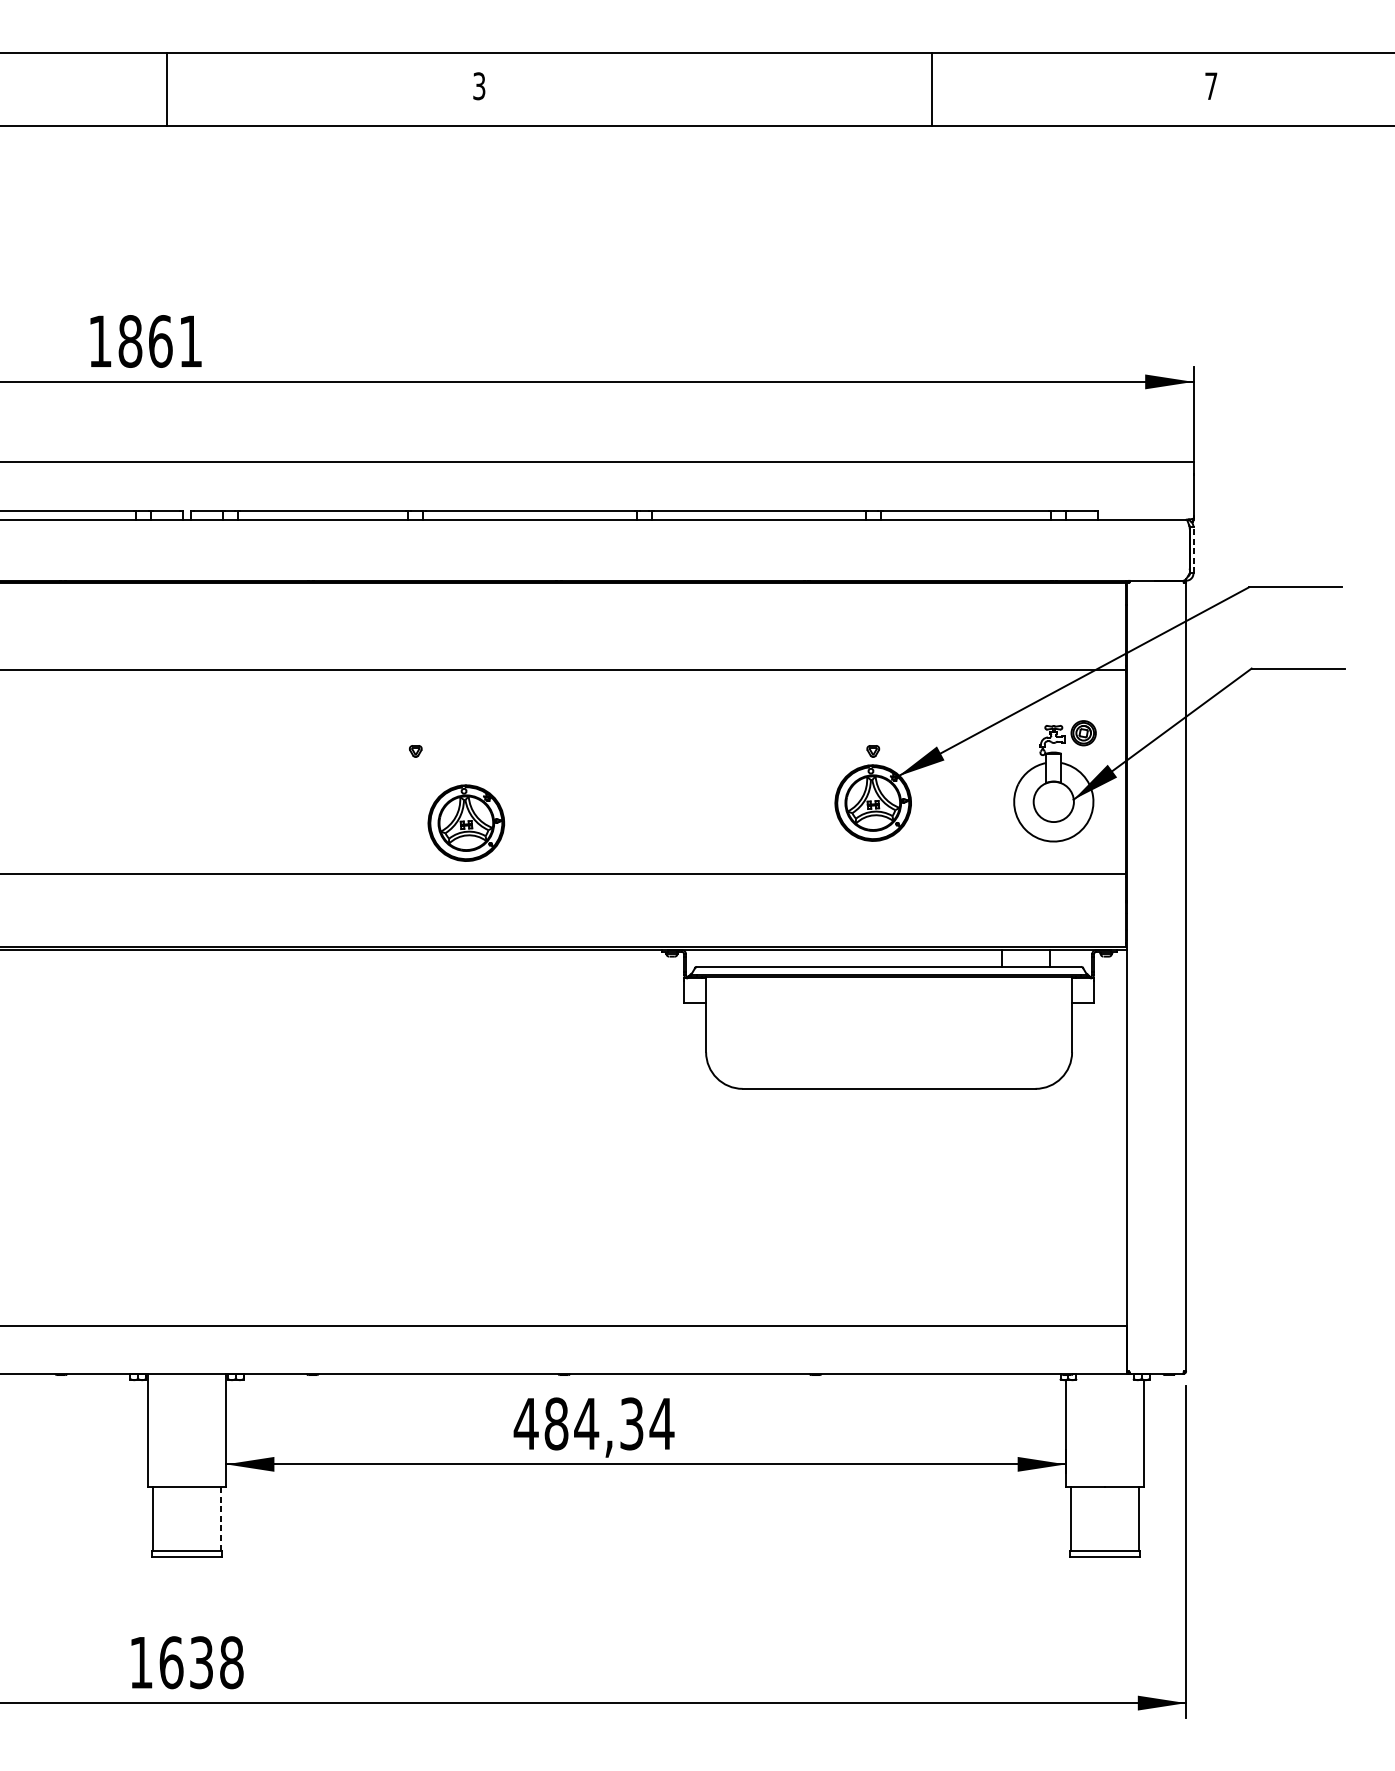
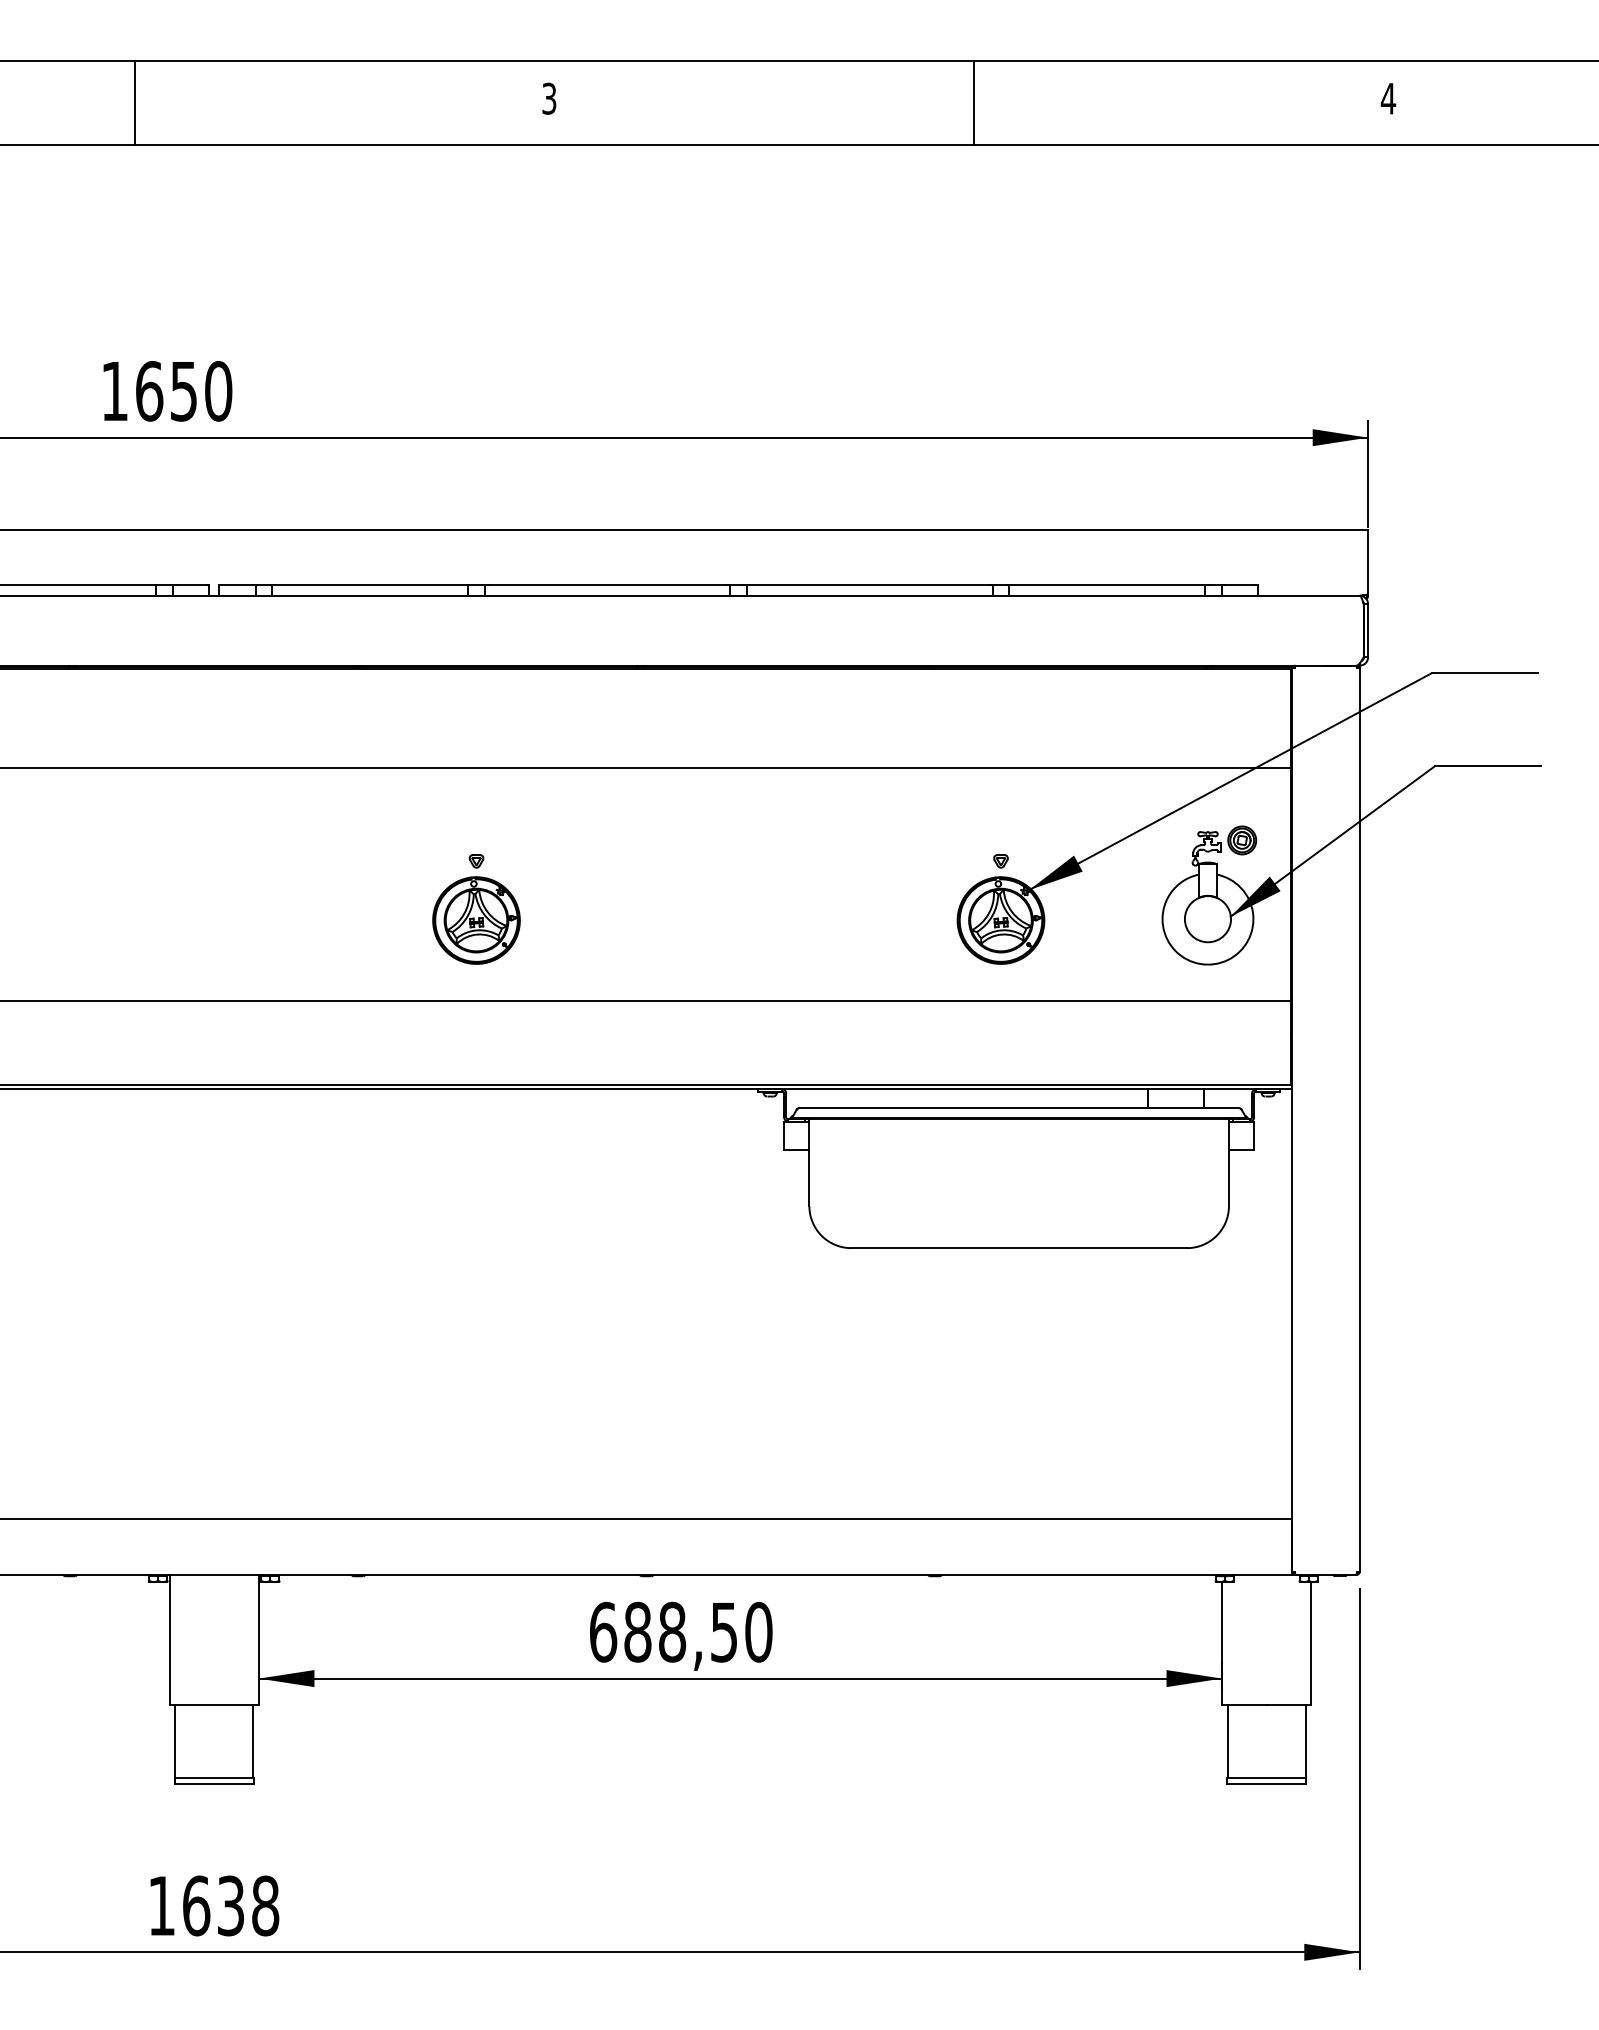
text: (1211, 86) -> (1388, 98), 7 -> 4
line: (167, 89) -> (134, 102), moved
line: (931, 89) -> (973, 102), moved
text: (161, 341) -> (184, 391), 1861 -> 1650
line: (1193, 550) -> (1368, 630), dashed -> solid
part: (466, 823) -> (476, 920), moved
text: (593, 1423) -> (680, 1631), 484,34 -> 688,50
line: (221, 1518) -> (253, 1740), dashed -> solid

